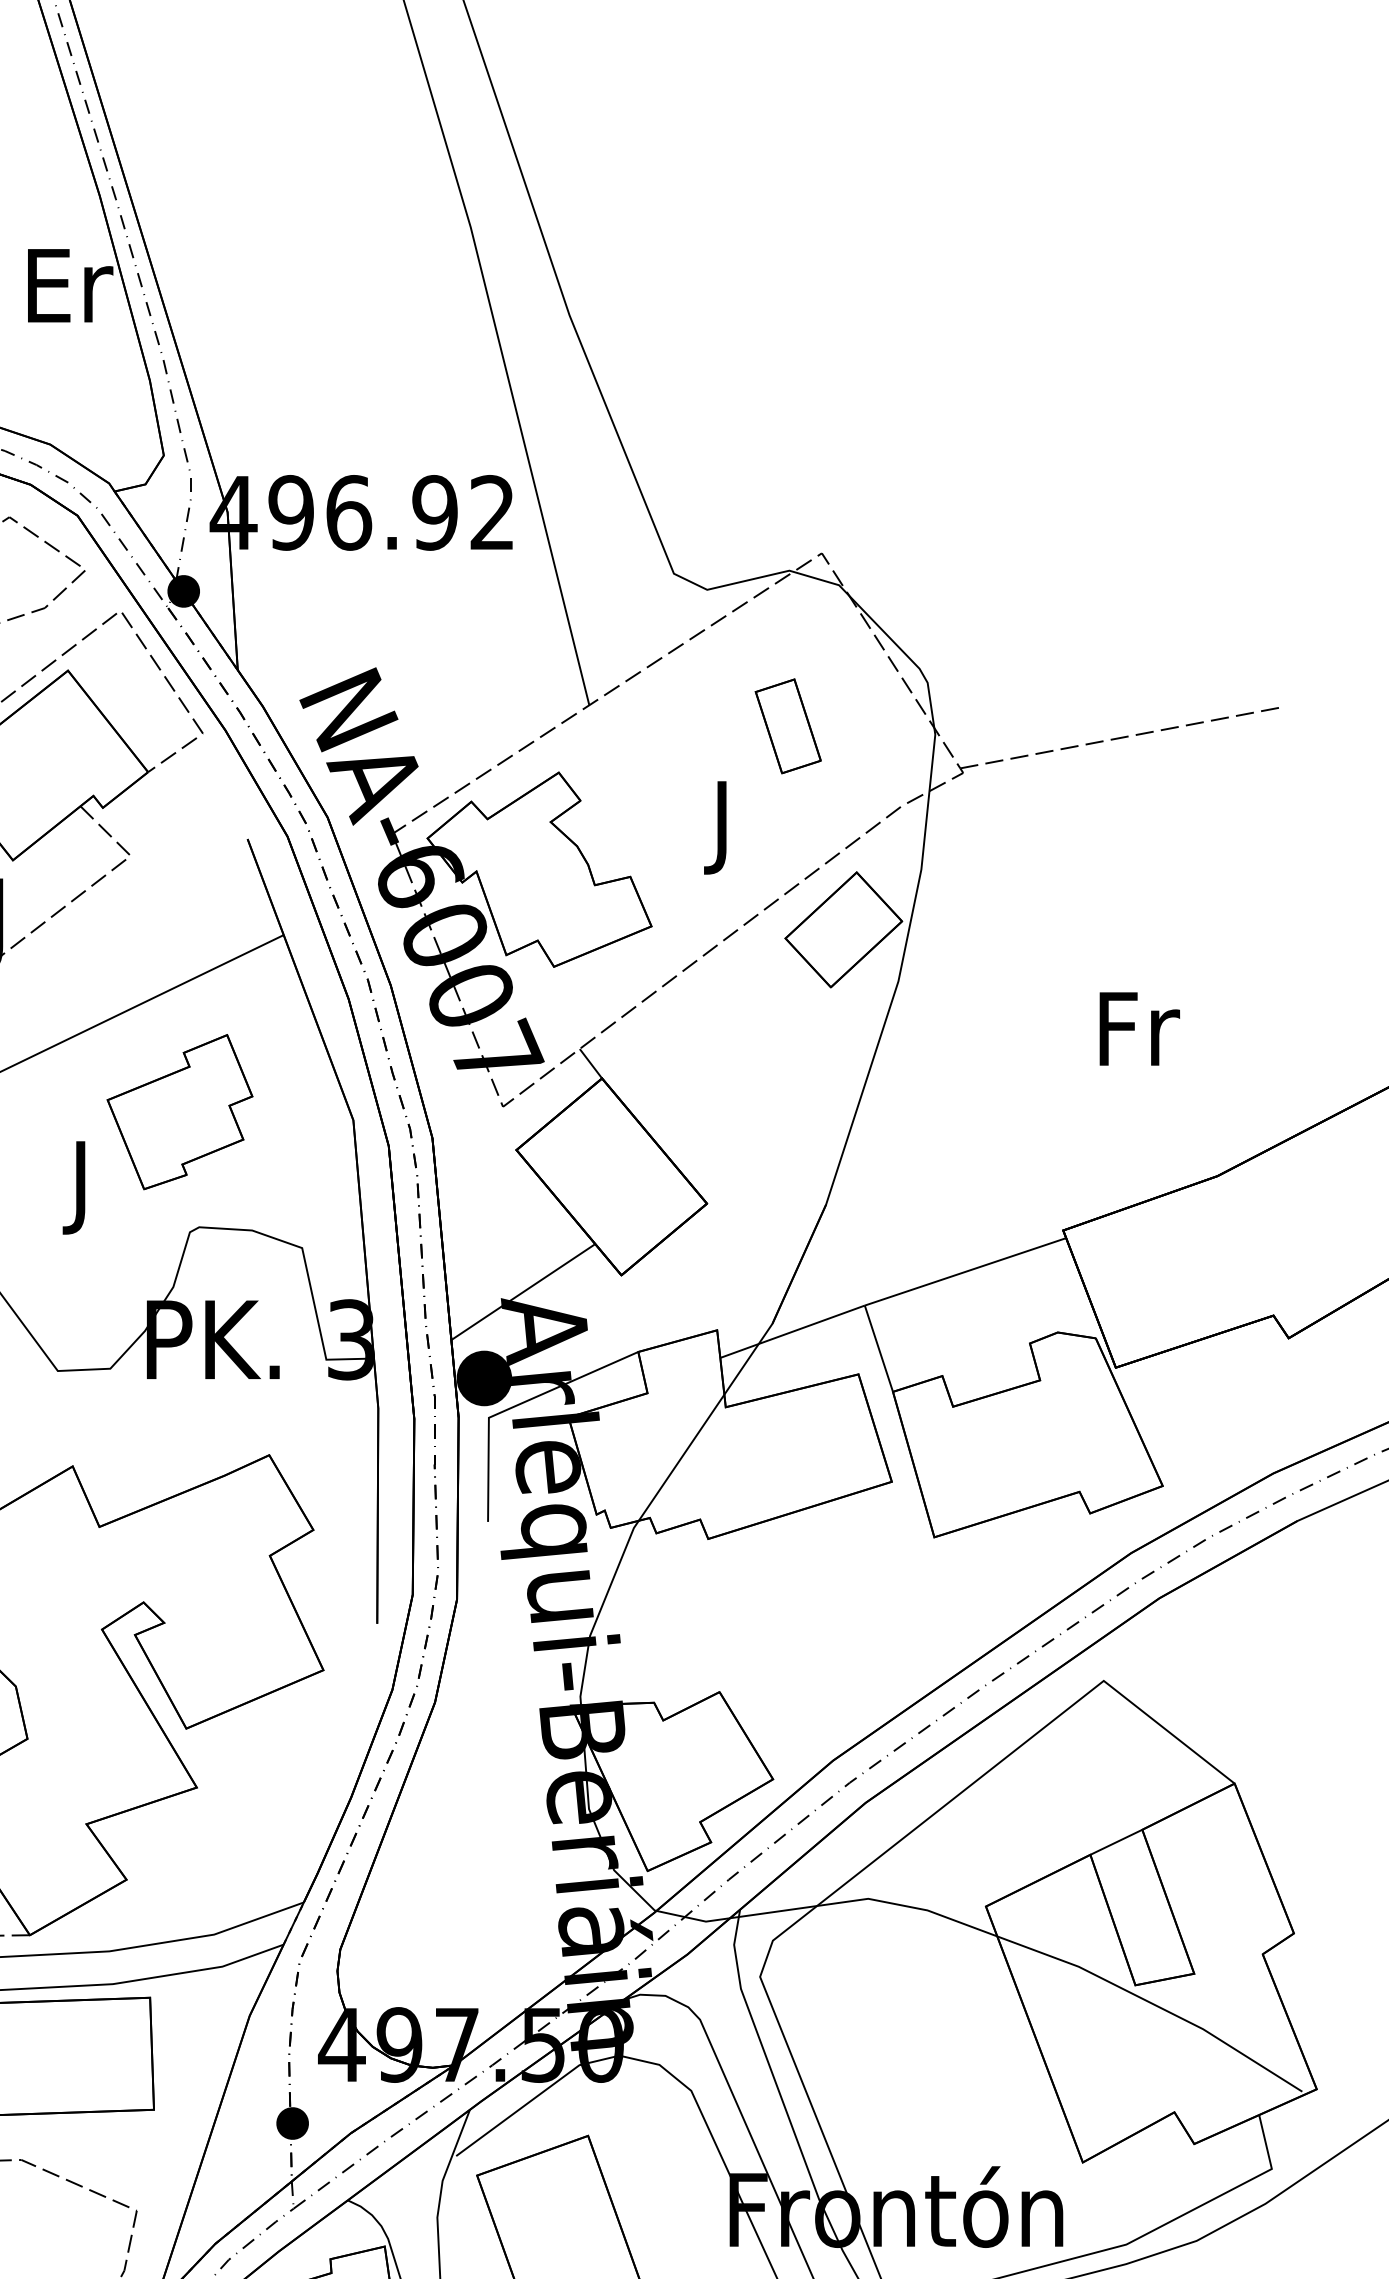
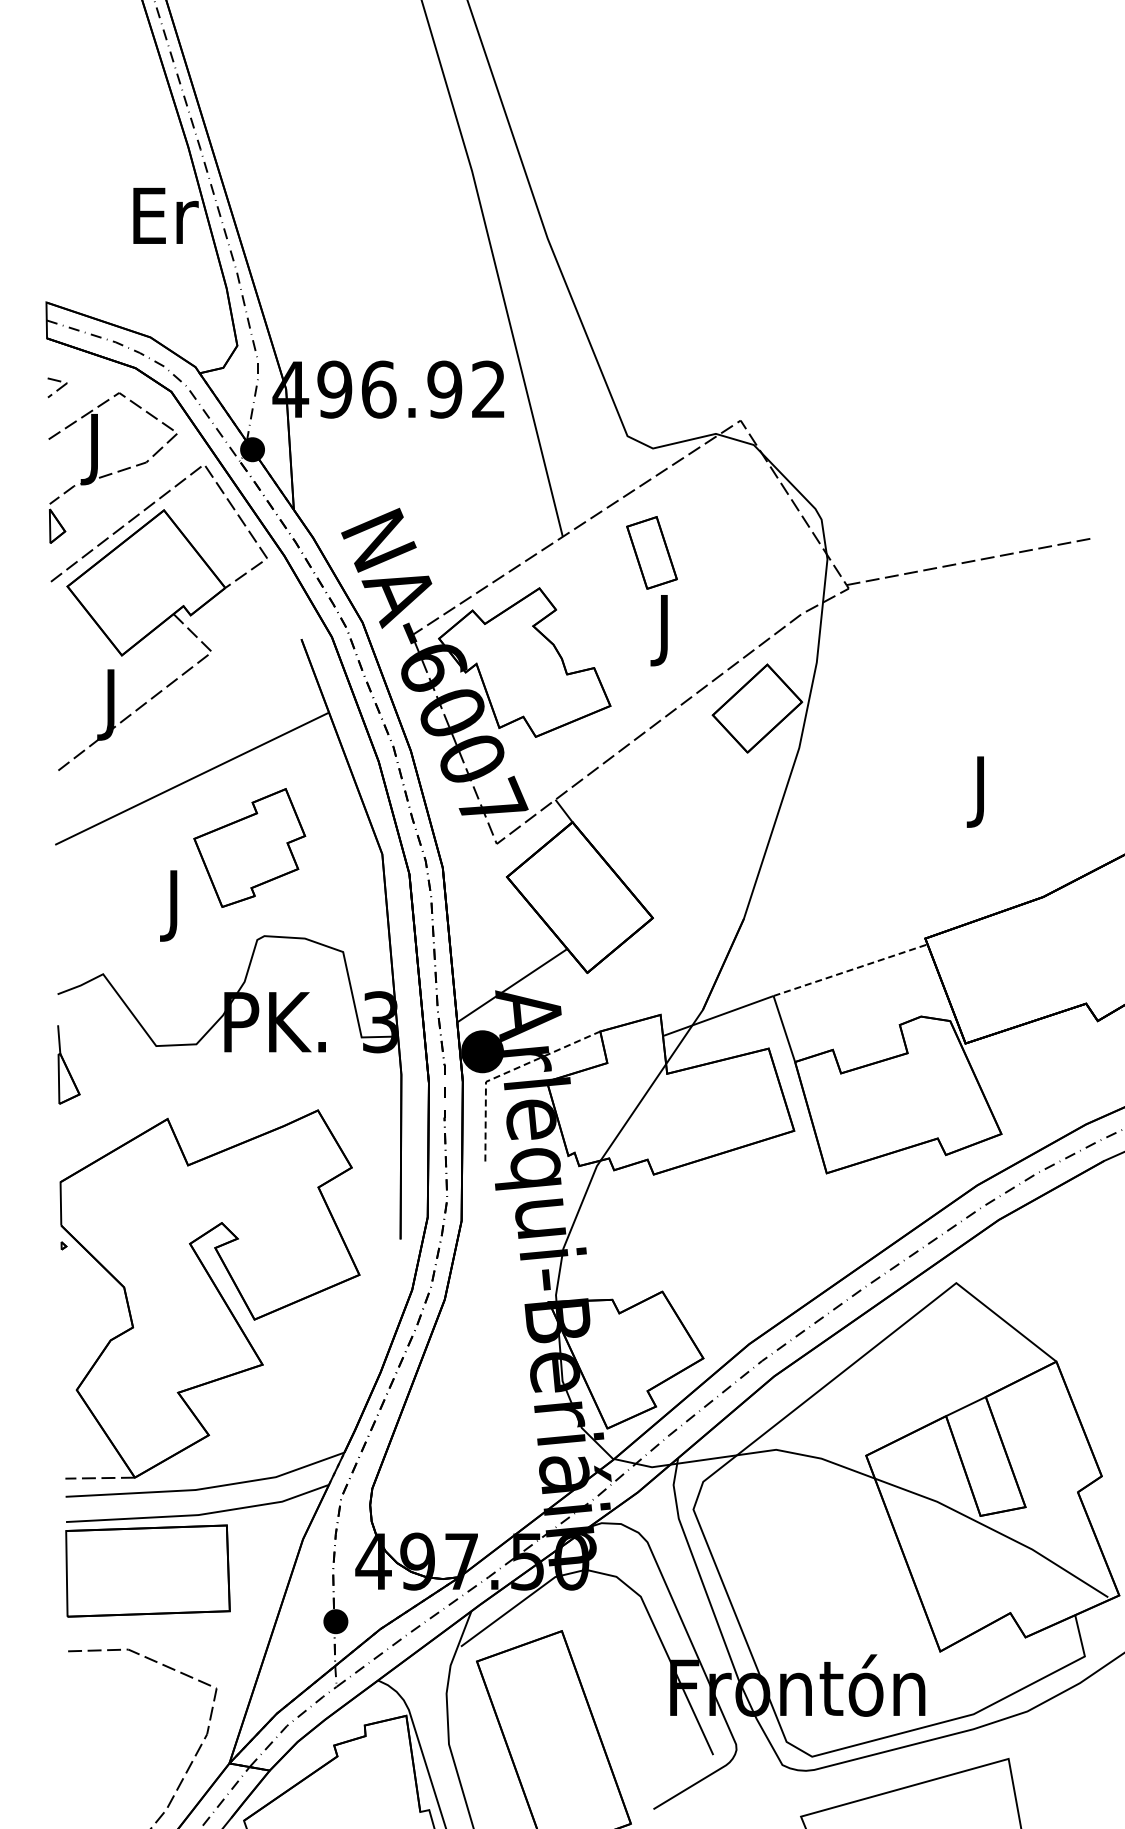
part: (787, 725) -> (651, 552), moved
text: (1139, 1038) -> (983, 791), Fr -> J
line: (966, 1272) -> (851, 970), solid -> dashed
line: (515, 1406) -> (506, 1073), solid -> dashed

